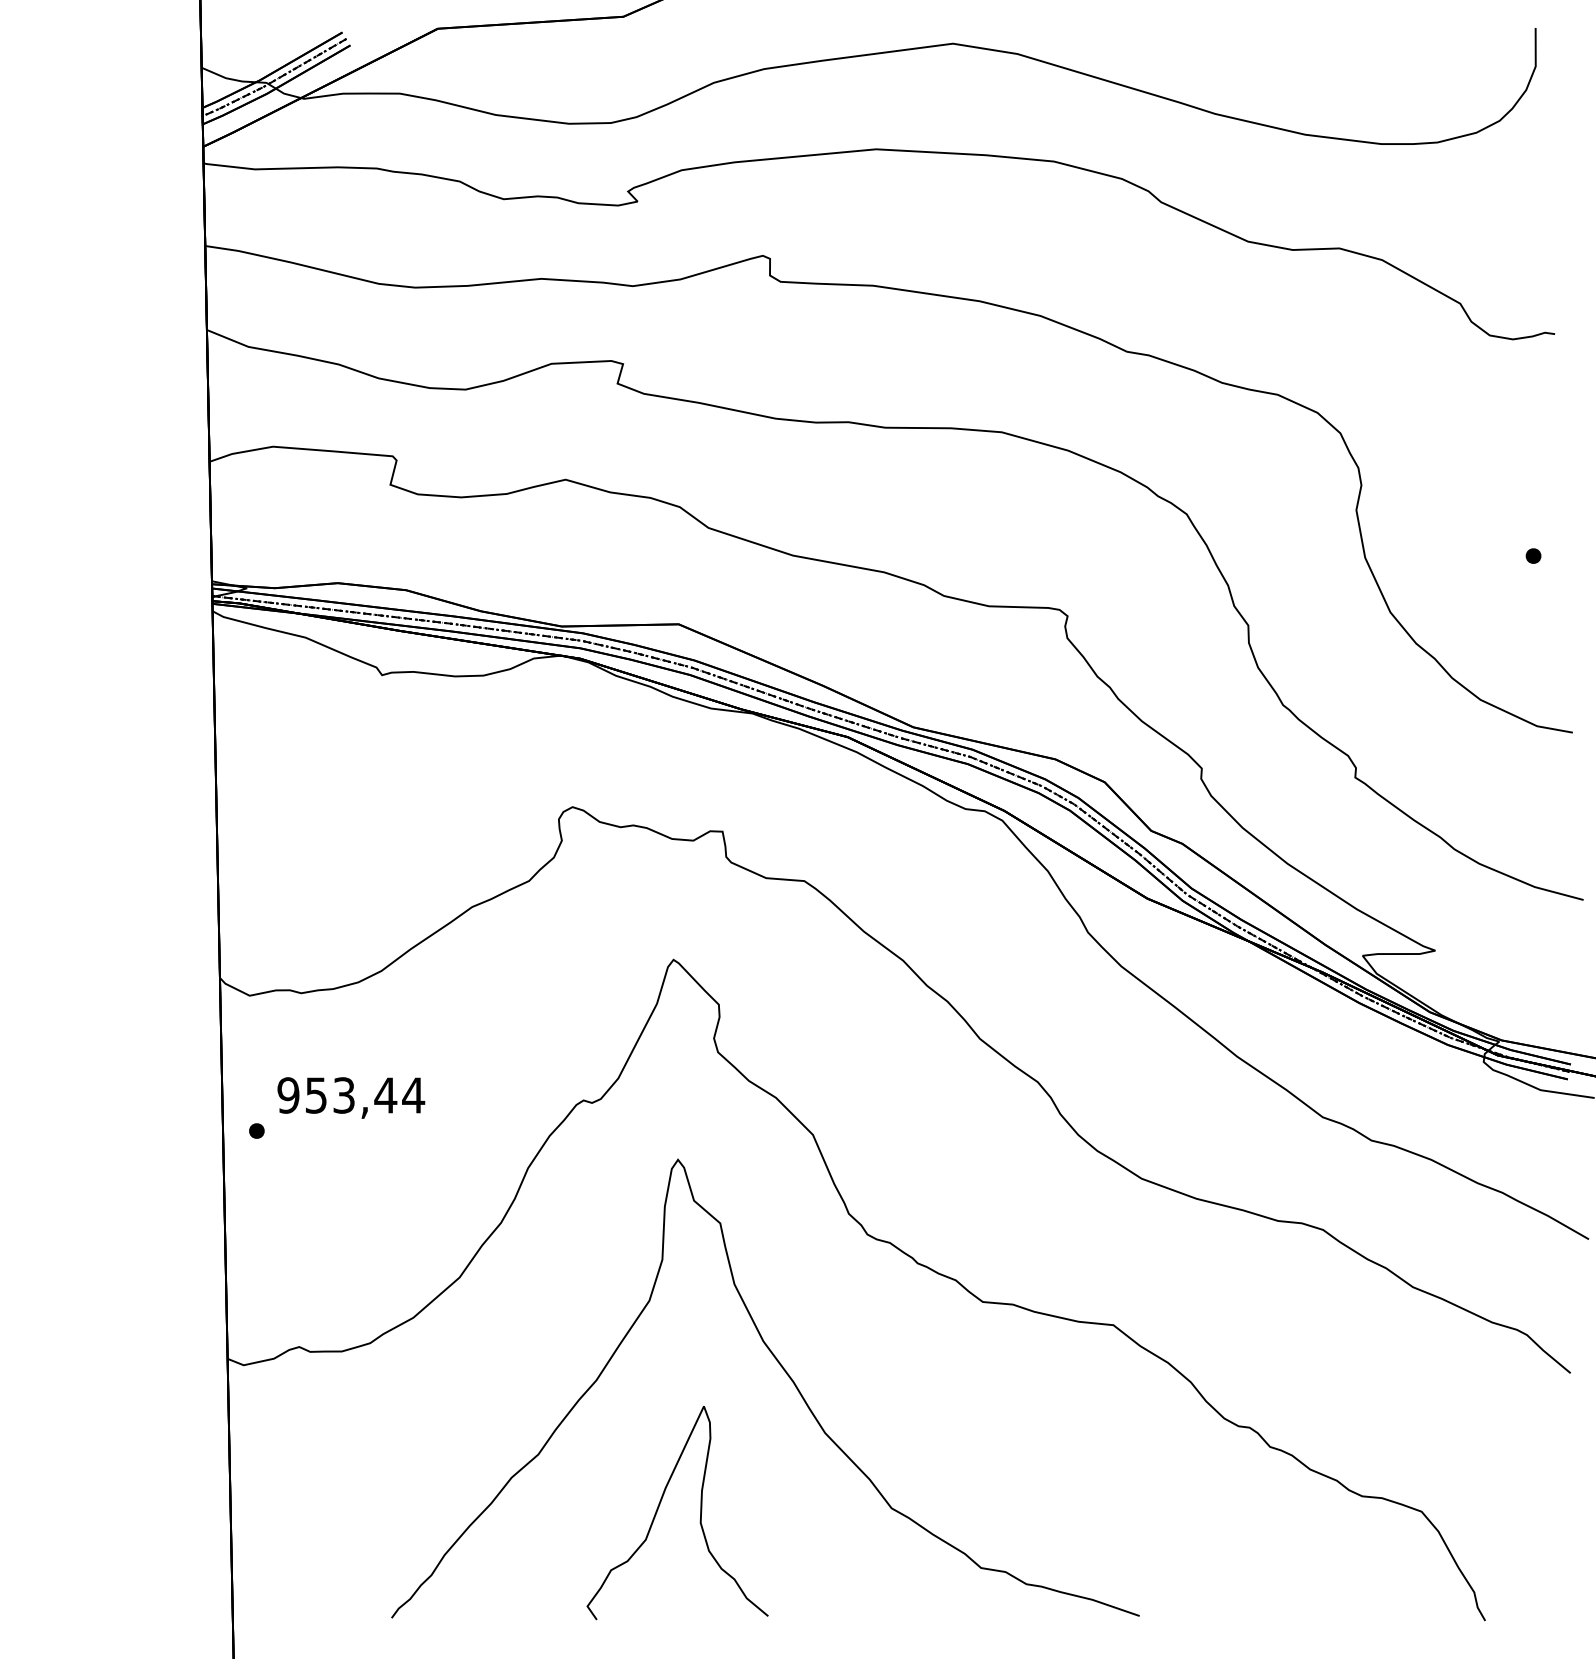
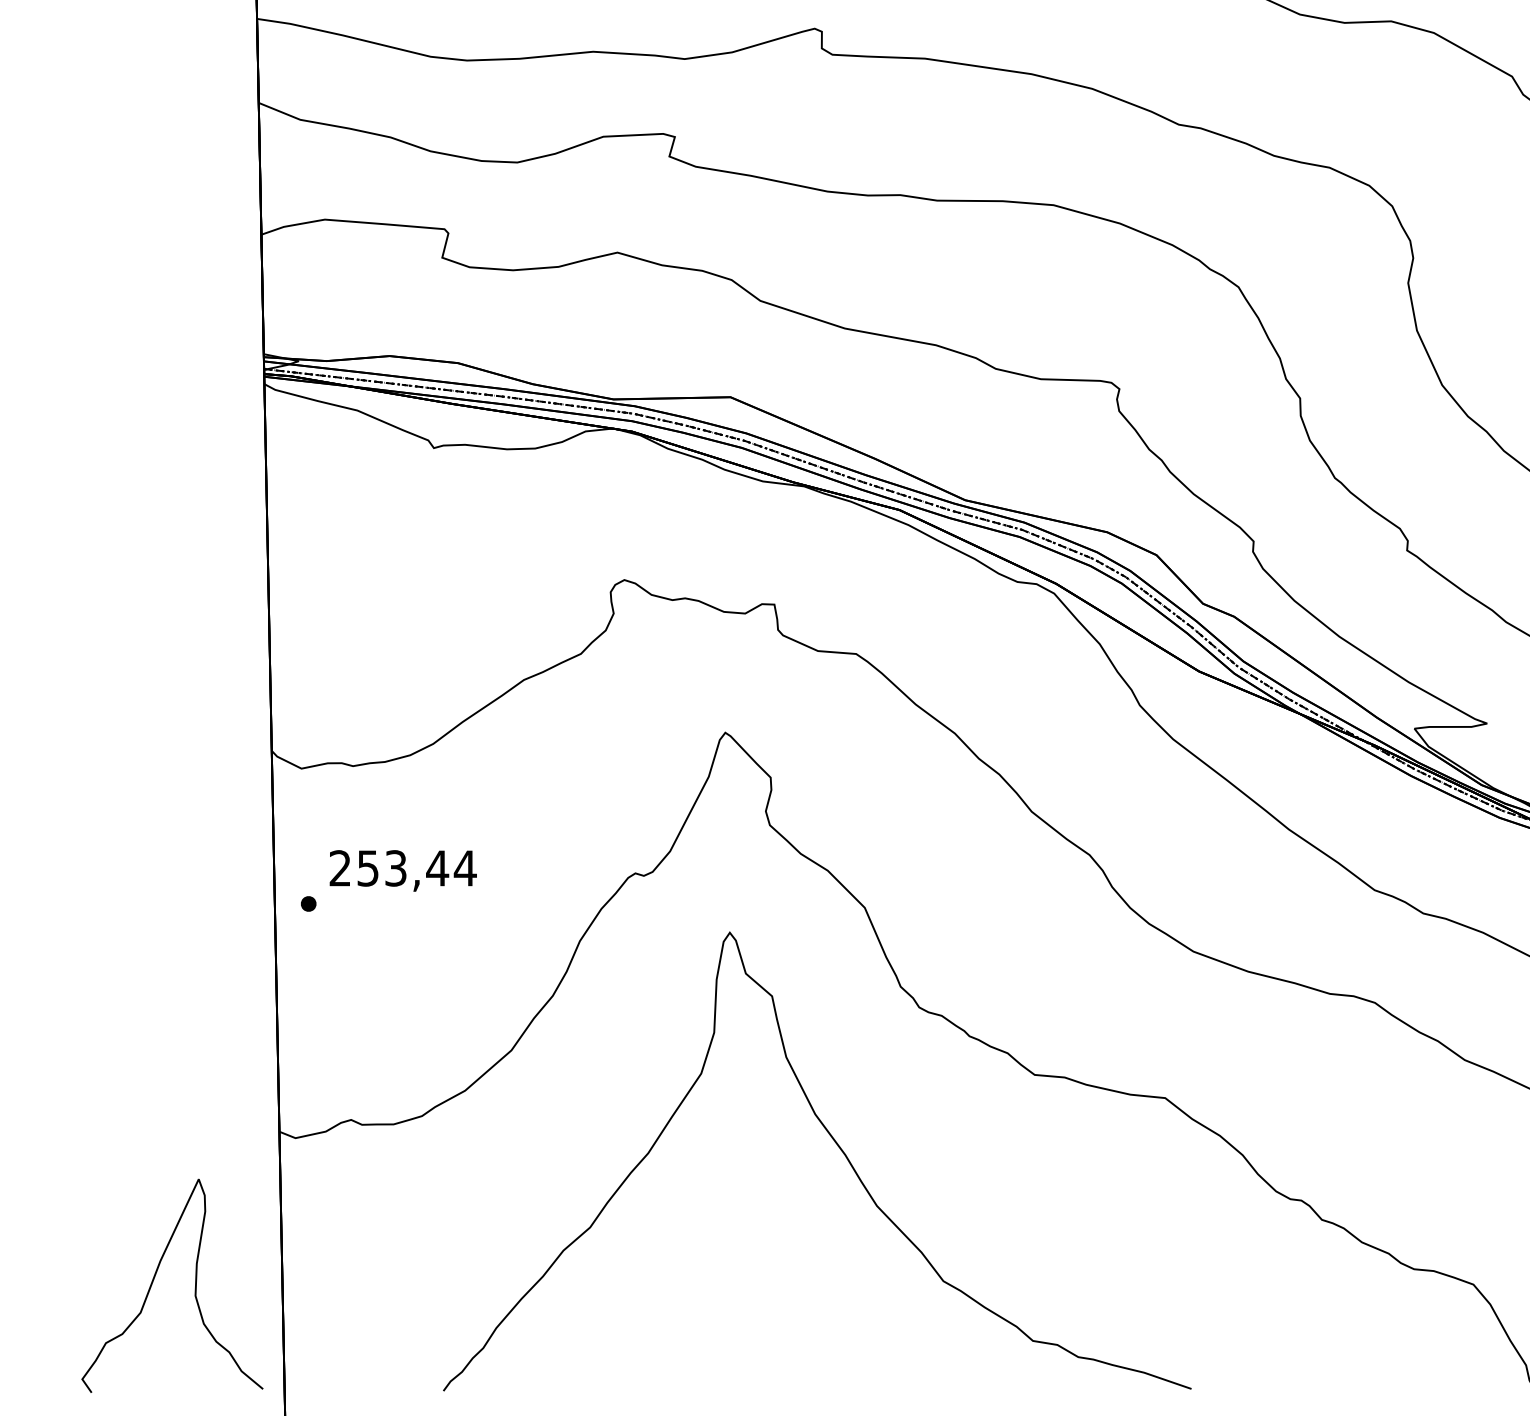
text: (288, 1095) -> (340, 868), 953,44 -> 253,44
curve: (659, 1507) -> (154, 1280), moved

